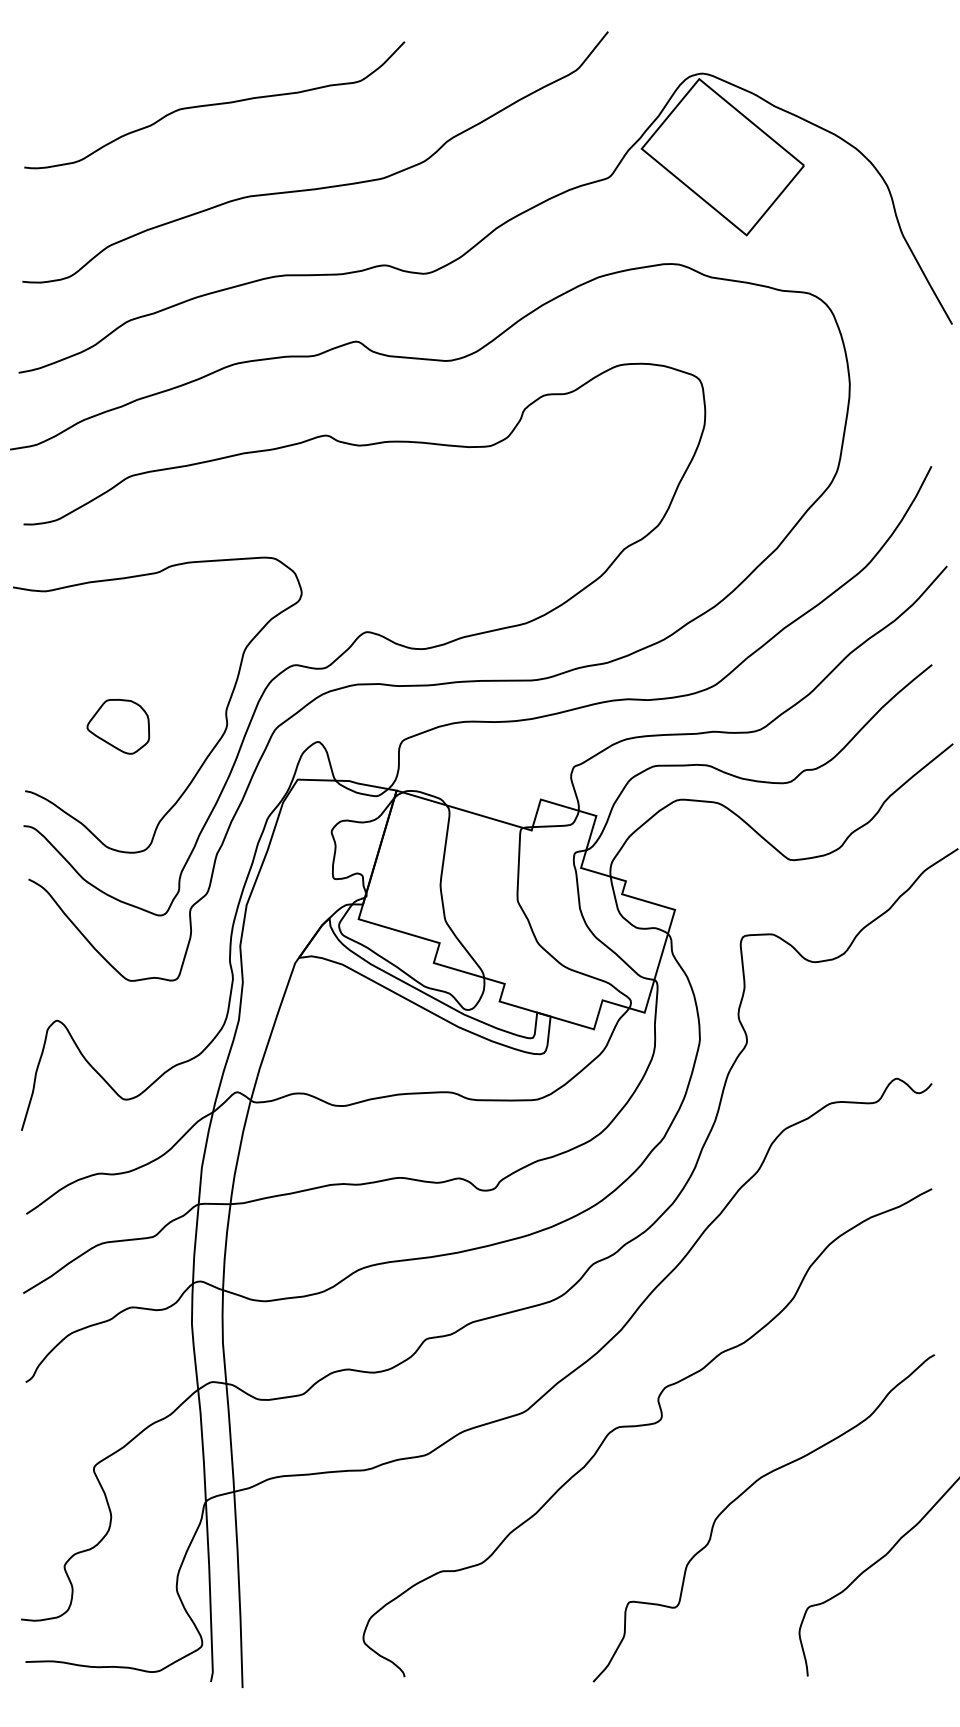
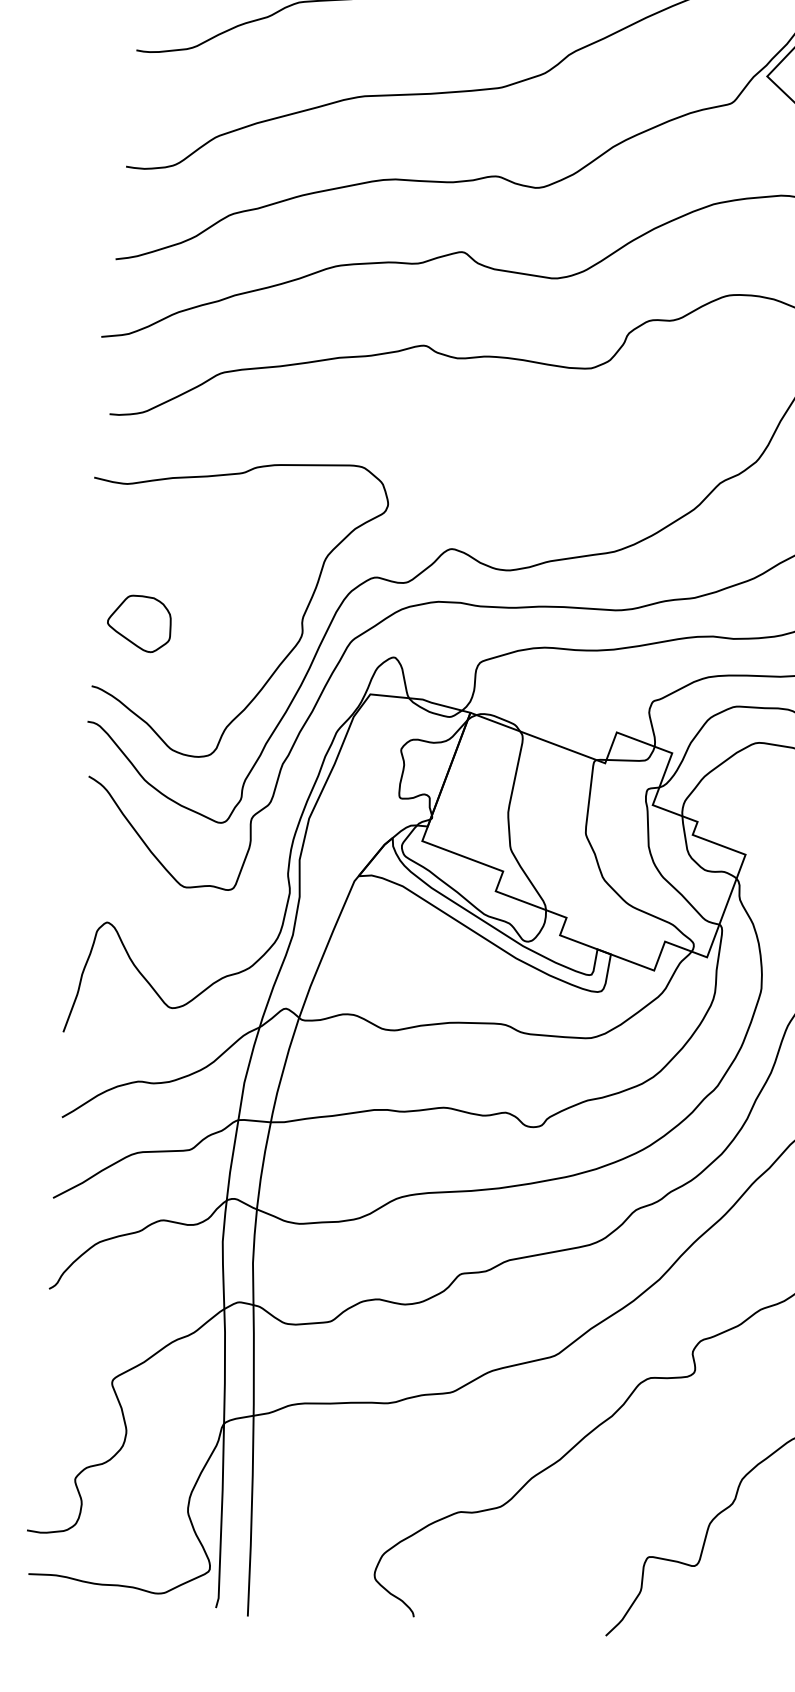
part: (118, 726) -> (139, 623), moved

